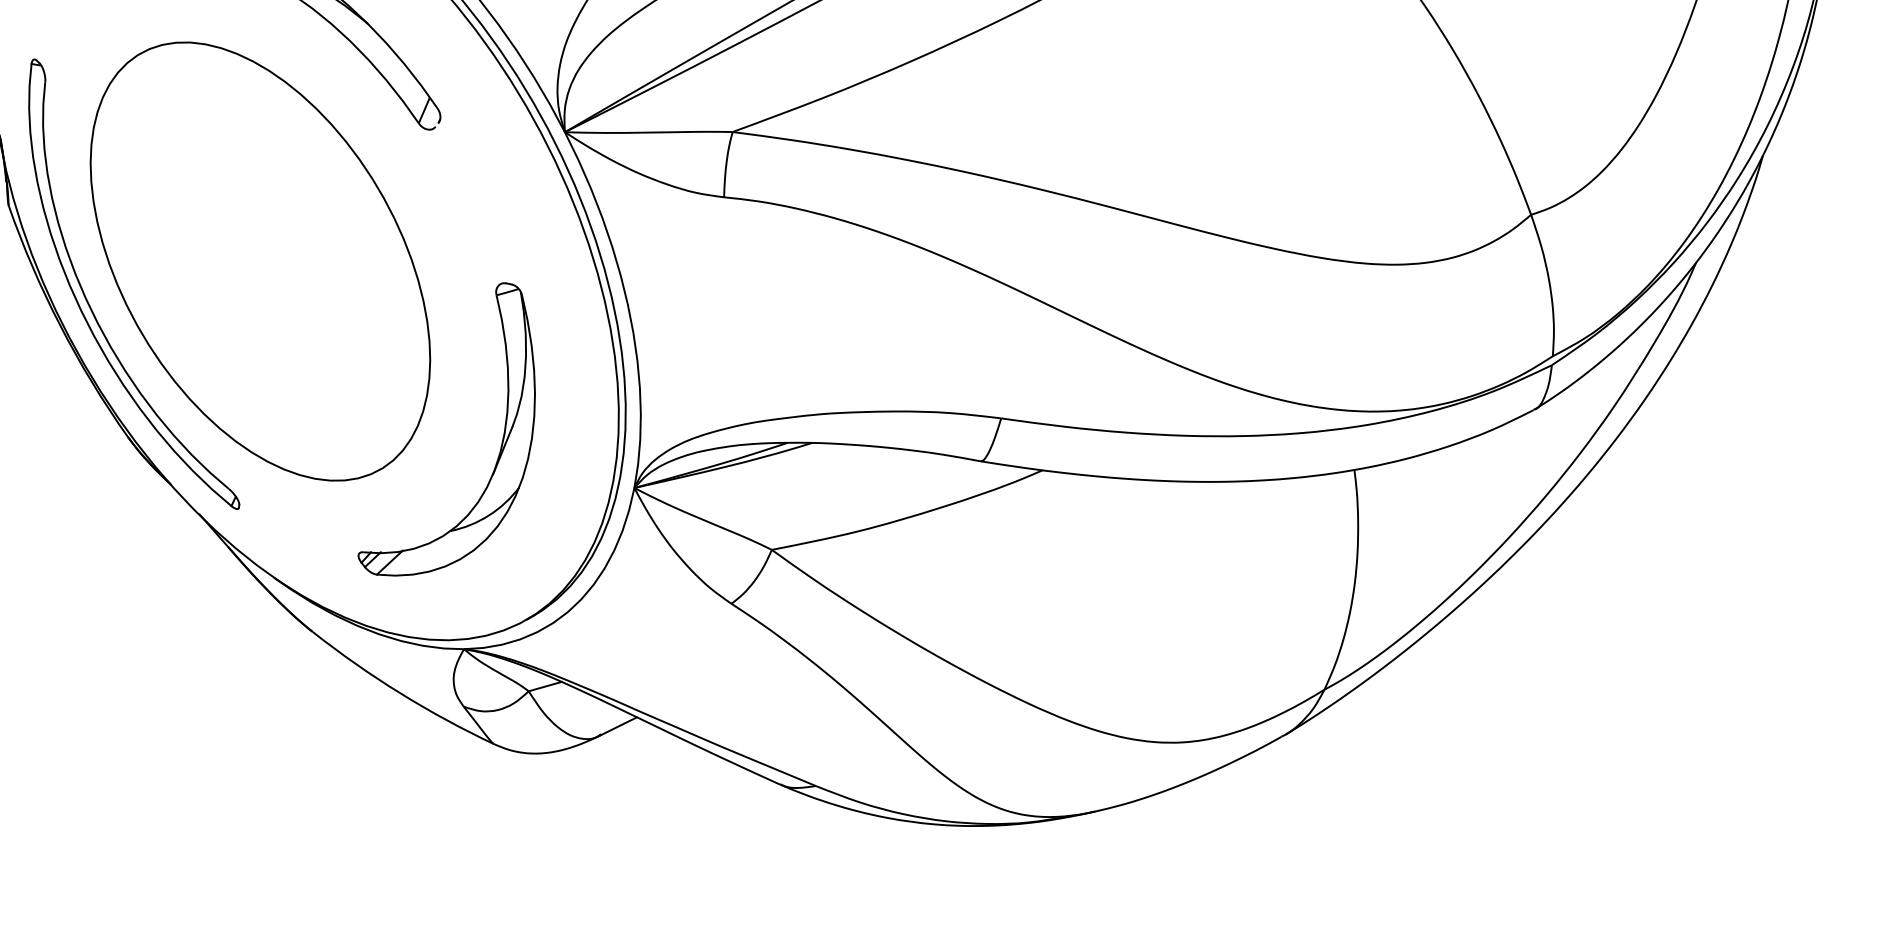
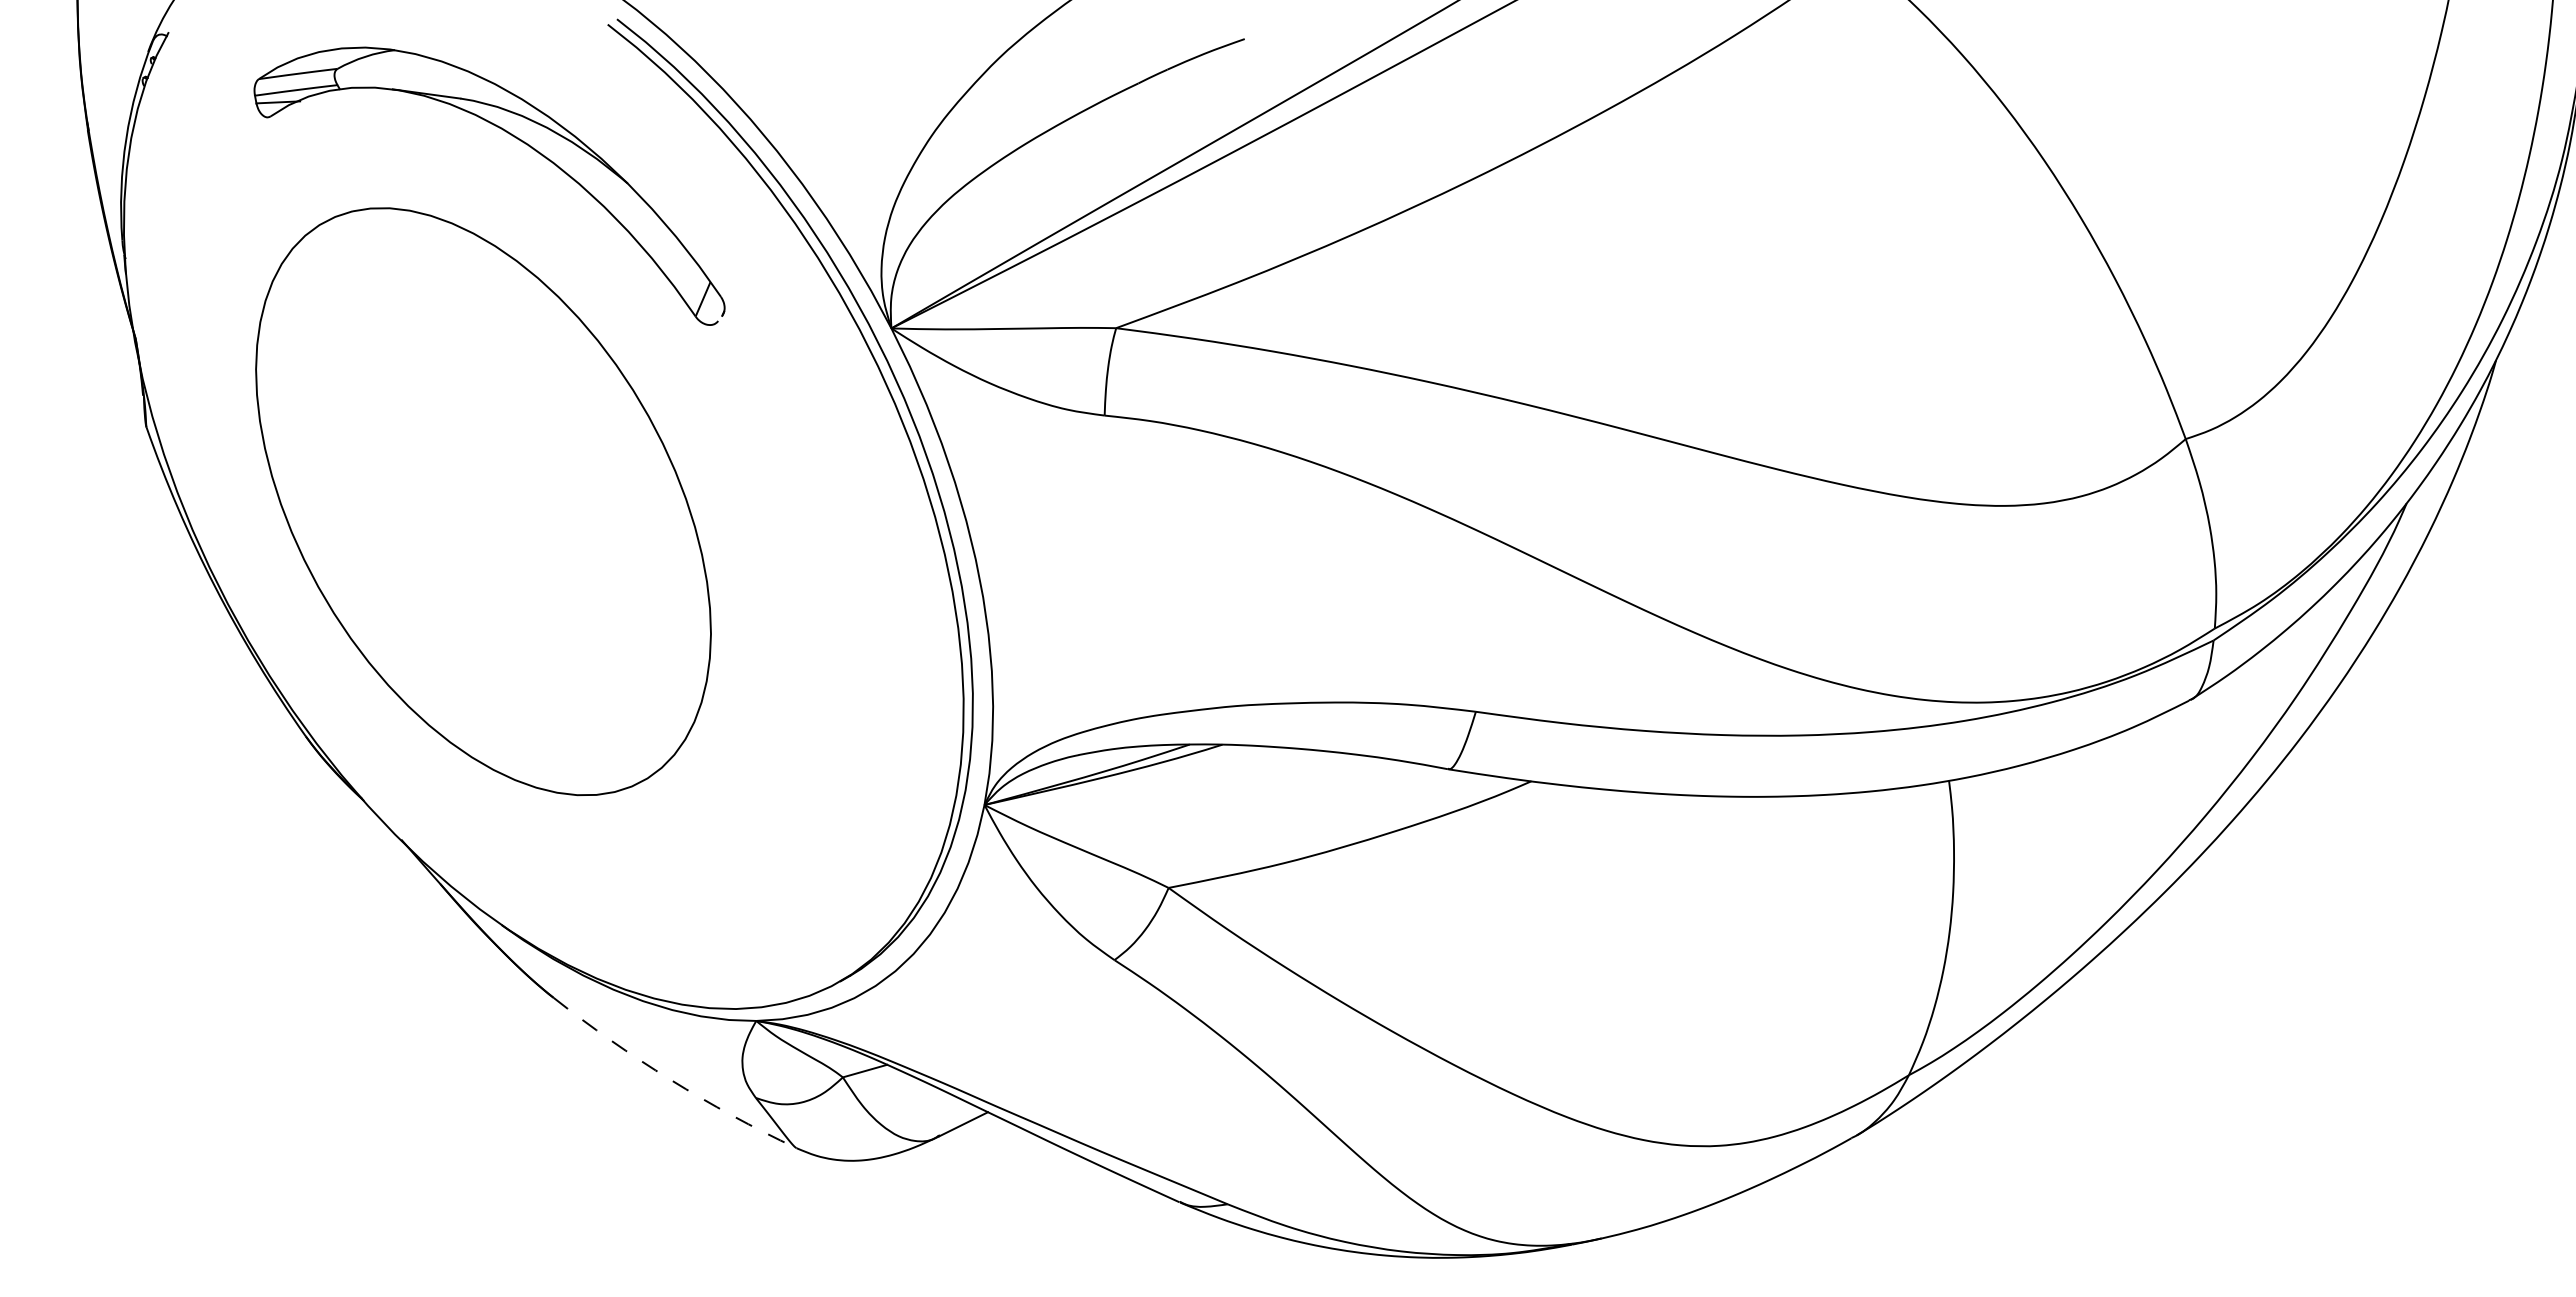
part: (90, 306) -> (256, 562), removed
part: (502, 439) -> (807, 740), removed
arc: (400, 692) -> (670, 1079), solid -> dashed

